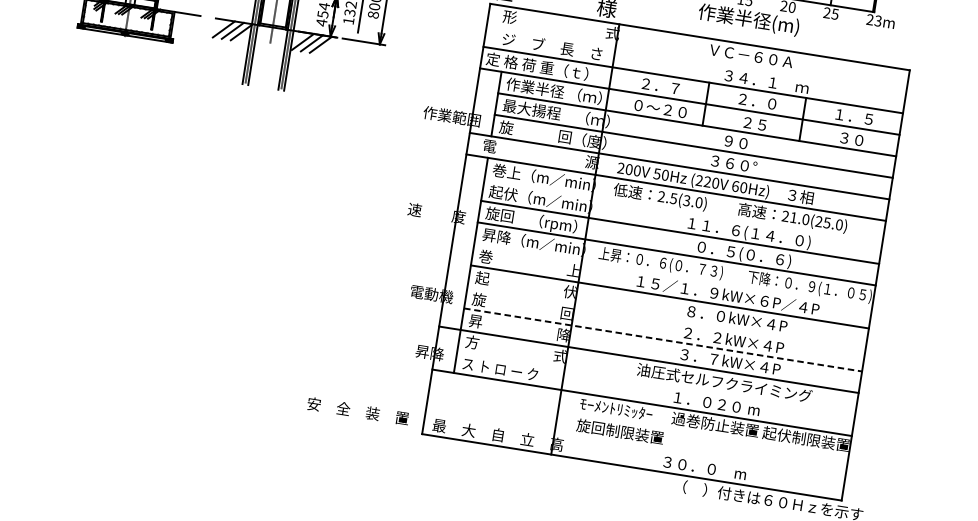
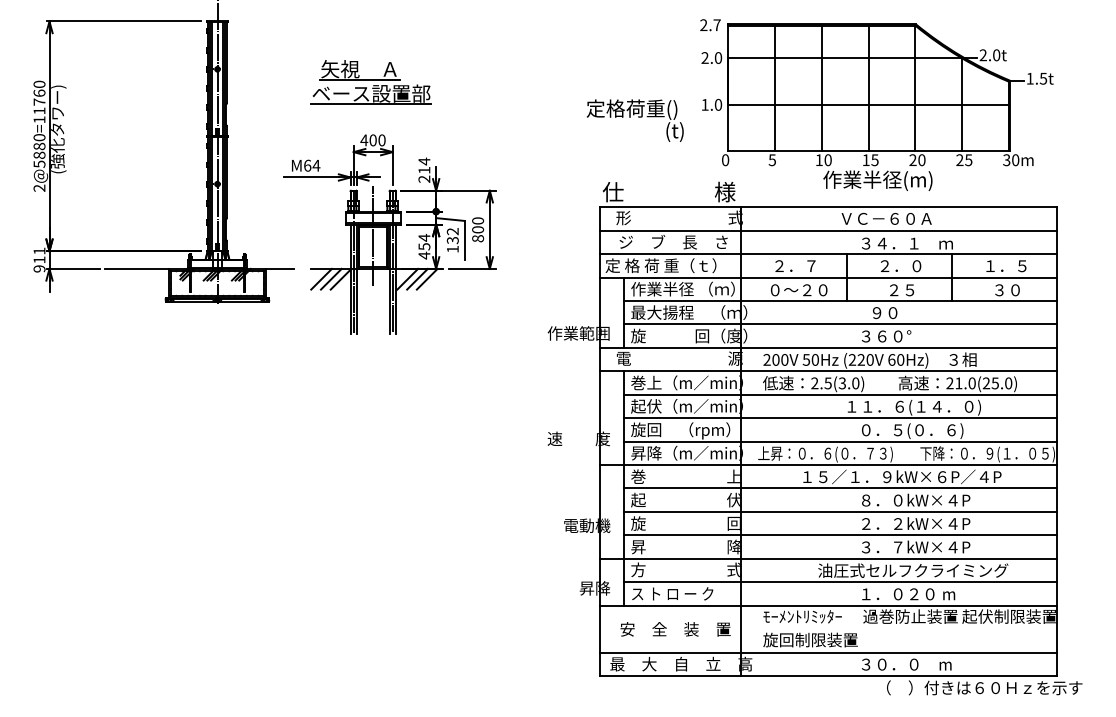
text: (874, 20) -> (1011, 160), 23m -> 30m
line: (696, 58) -> (828, 230), added
line: (683, 210) -> (840, 394), added
line: (662, 274) -> (828, 465), added
line: (666, 318) -> (840, 511), added
line: (662, 340) -> (840, 535), dashed -> solid
line: (656, 383) -> (840, 582), added
text: (358, 411) -> (675, 629), moved
line: (634, 445) -> (828, 652), added

